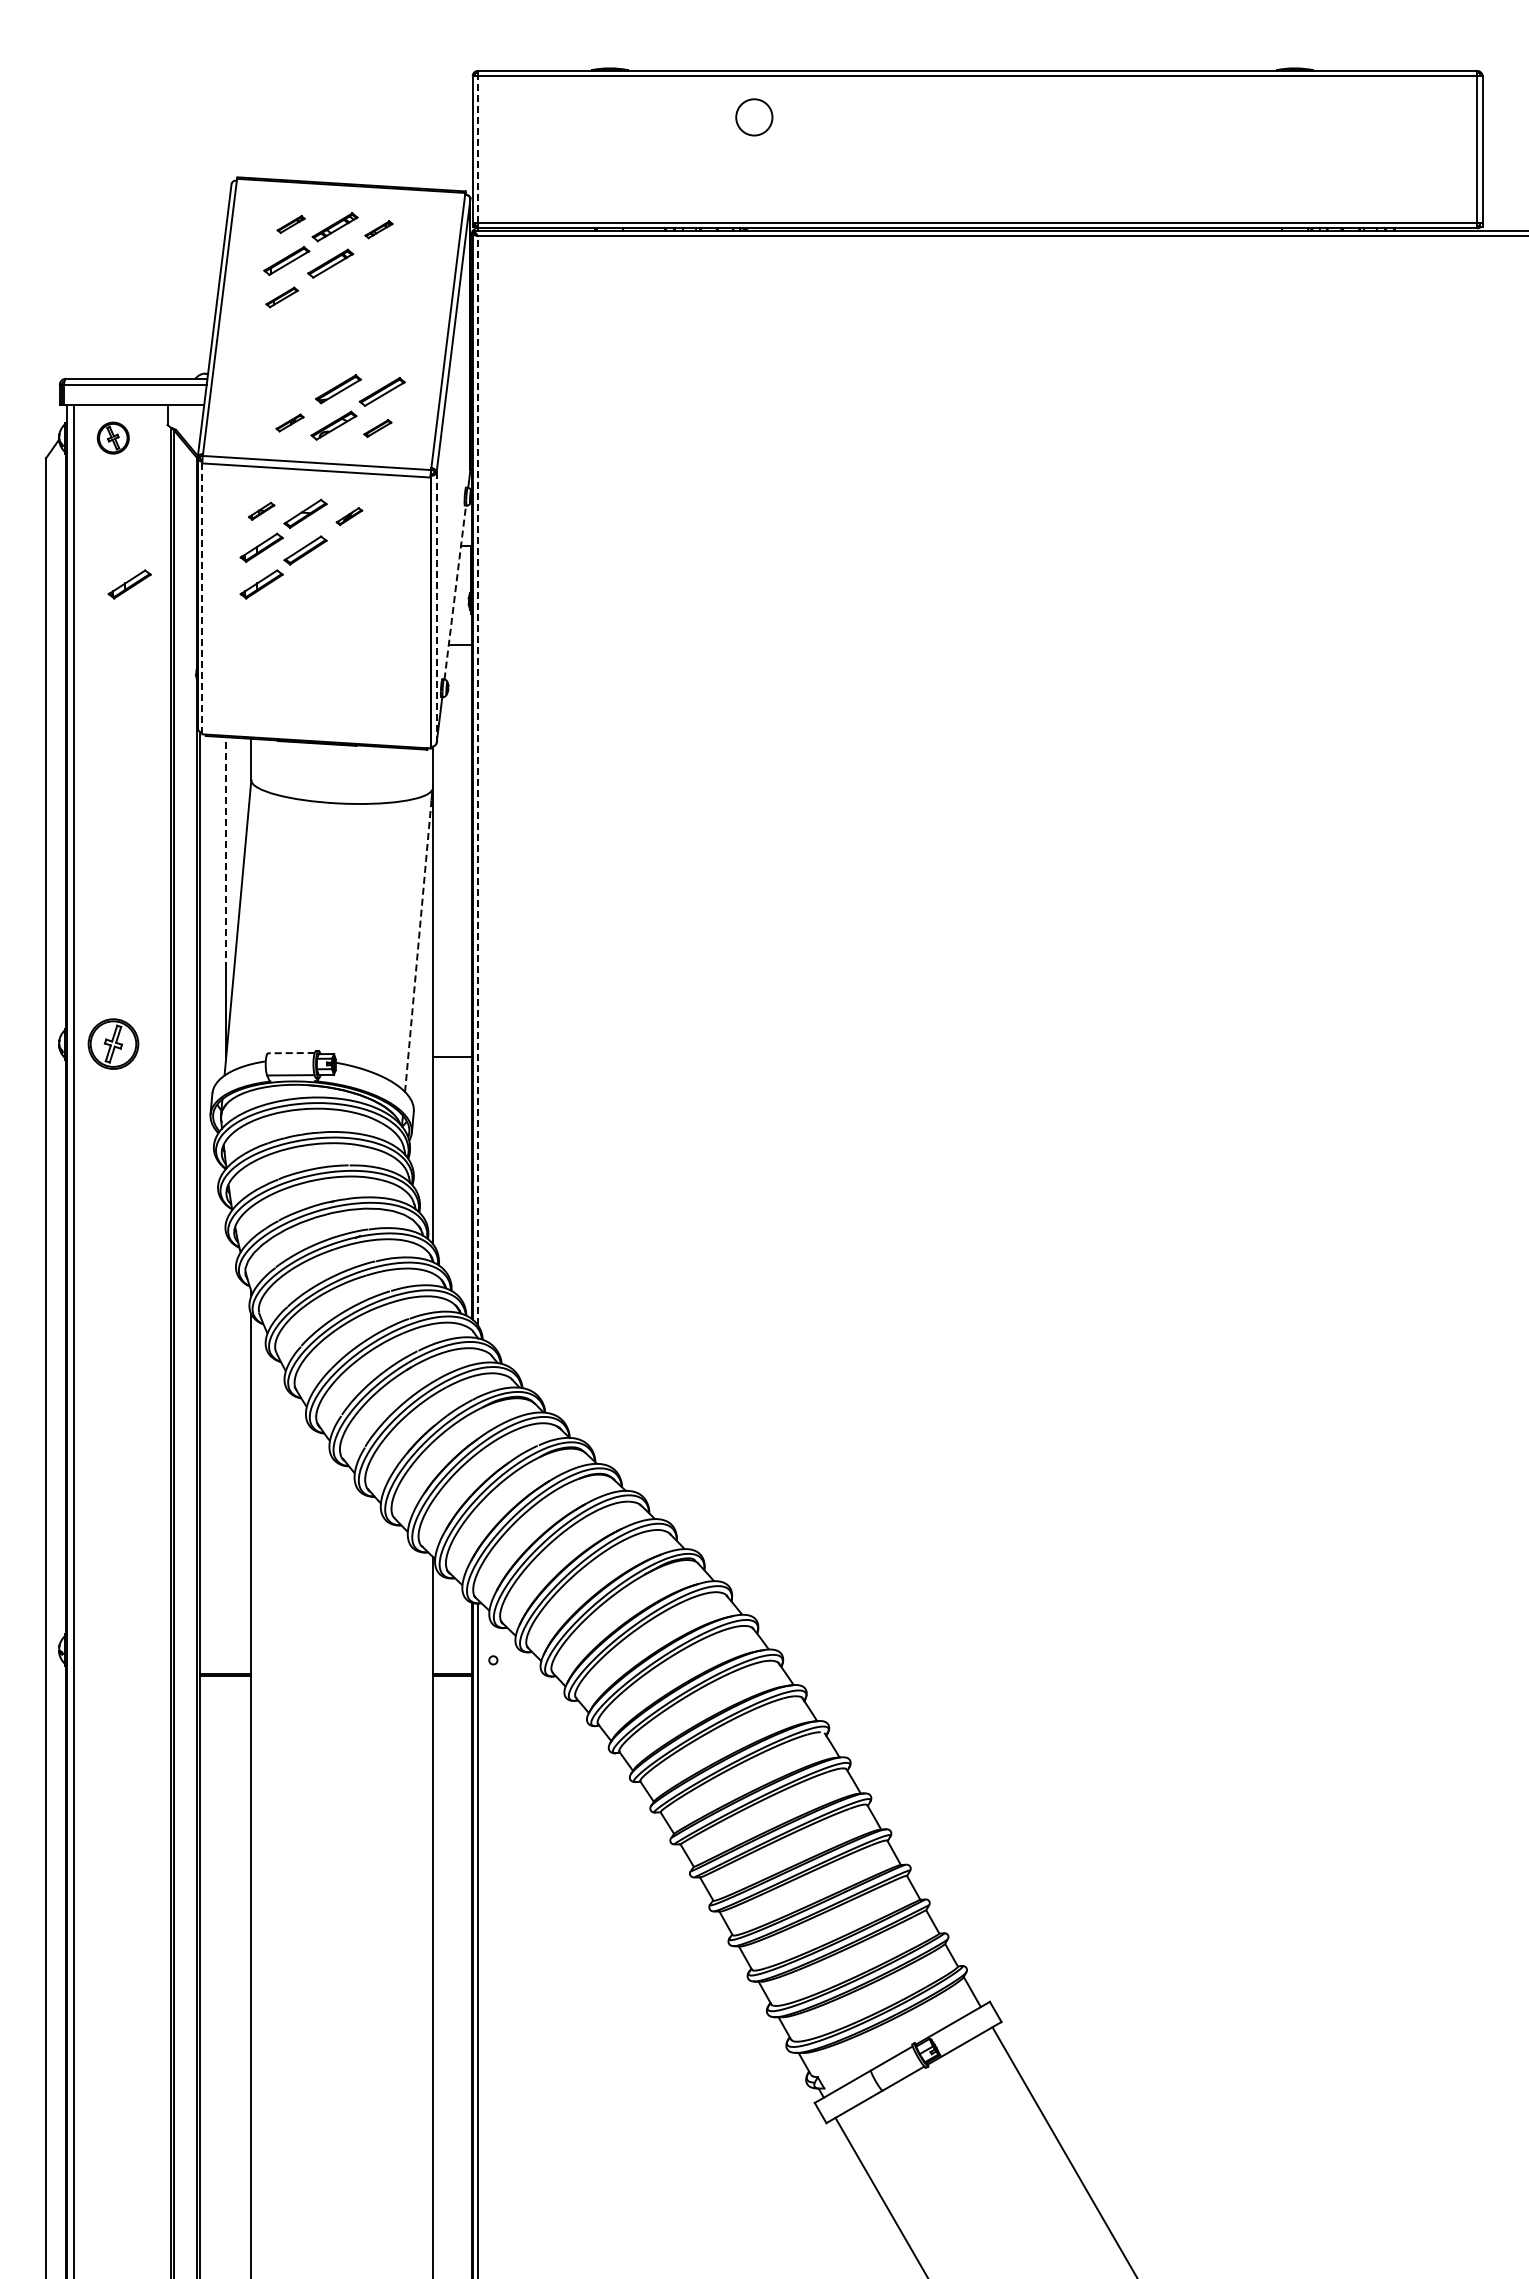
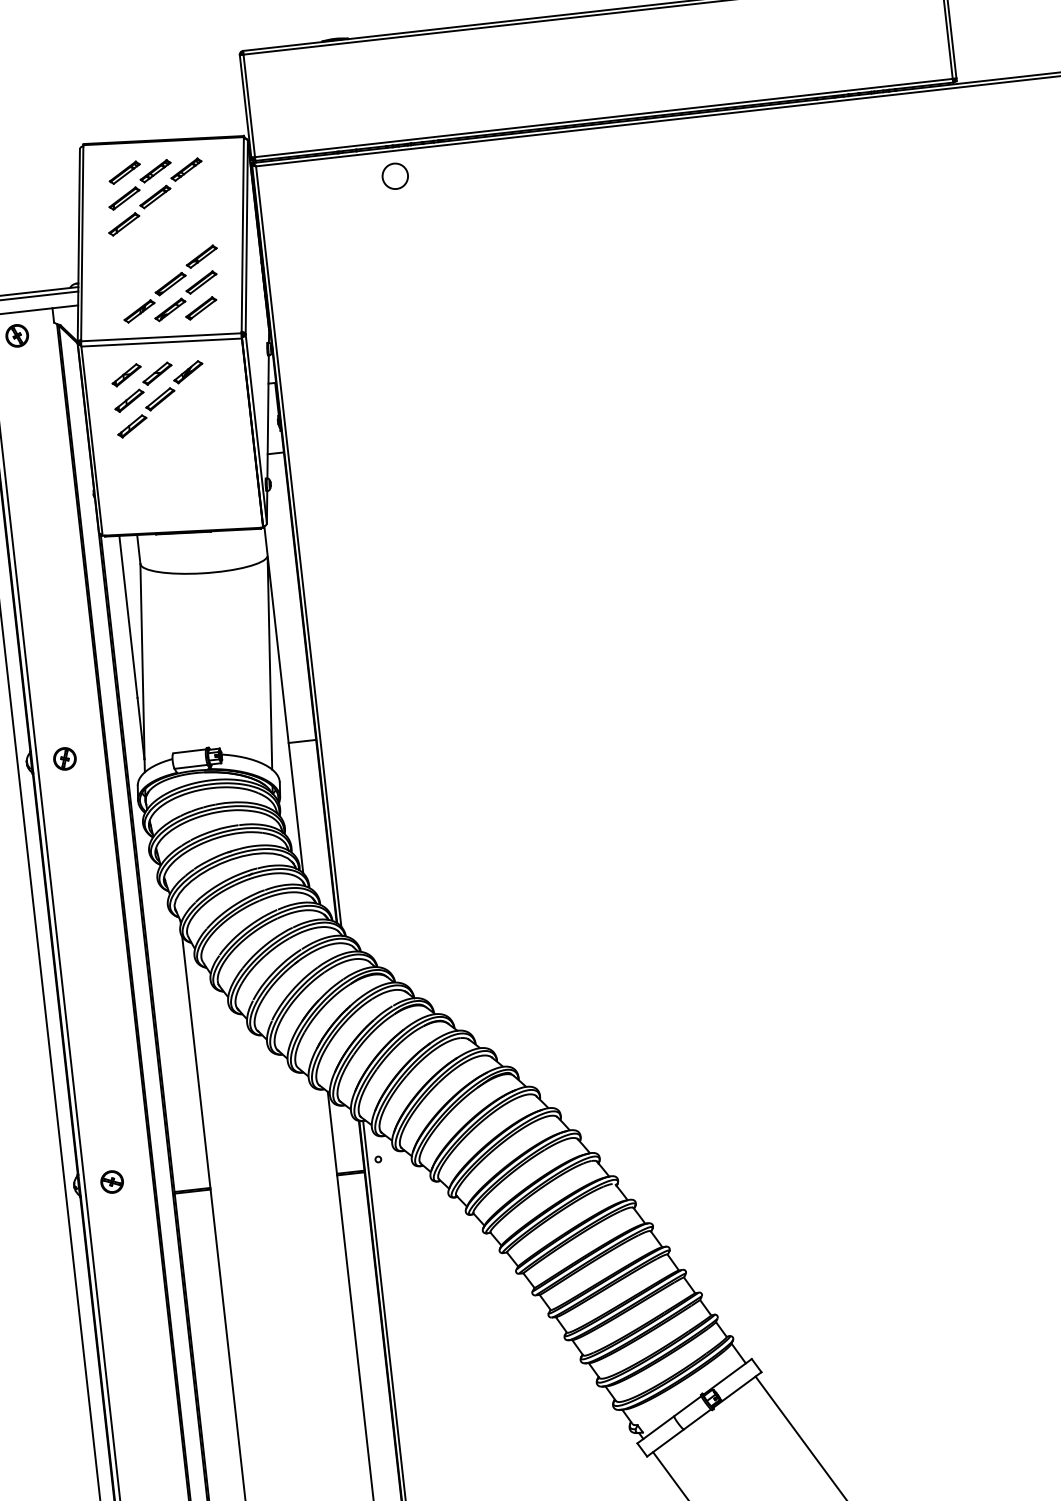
circle: (754, 117) -> (395, 176), moved
line: (477, 149) -> (248, 105), dashed -> solid
part: (290, 224) -> (124, 172), size x1.67
part: (378, 229) -> (186, 169), size x1.67
part: (281, 297) -> (123, 224), size x1.43
part: (386, 355) -> (201, 256), added
part: (289, 422) -> (139, 311), size x1.67
part: (377, 428) -> (200, 308), size x1.67
part: (261, 511) -> (126, 375), size x1.67
part: (349, 516) -> (188, 372), size x1.67
part: (129, 584) -> (40, 436), removed
line: (455, 592) -> (268, 416), dashed -> solid
line: (202, 599) -> (92, 441), dashed -> solid
line: (436, 608) -> (256, 429), dashed -> solid
line: (477, 780) -> (298, 546), dashed -> solid
line: (226, 853) -> (128, 617), dashed -> solid
line: (418, 945) -> (270, 666), dashed -> solid
part: (113, 1043) -> (64, 758), size x0.62
line: (290, 1053) -> (189, 751), dashed -> solid
part: (112, 1649) -> (111, 1181), added

